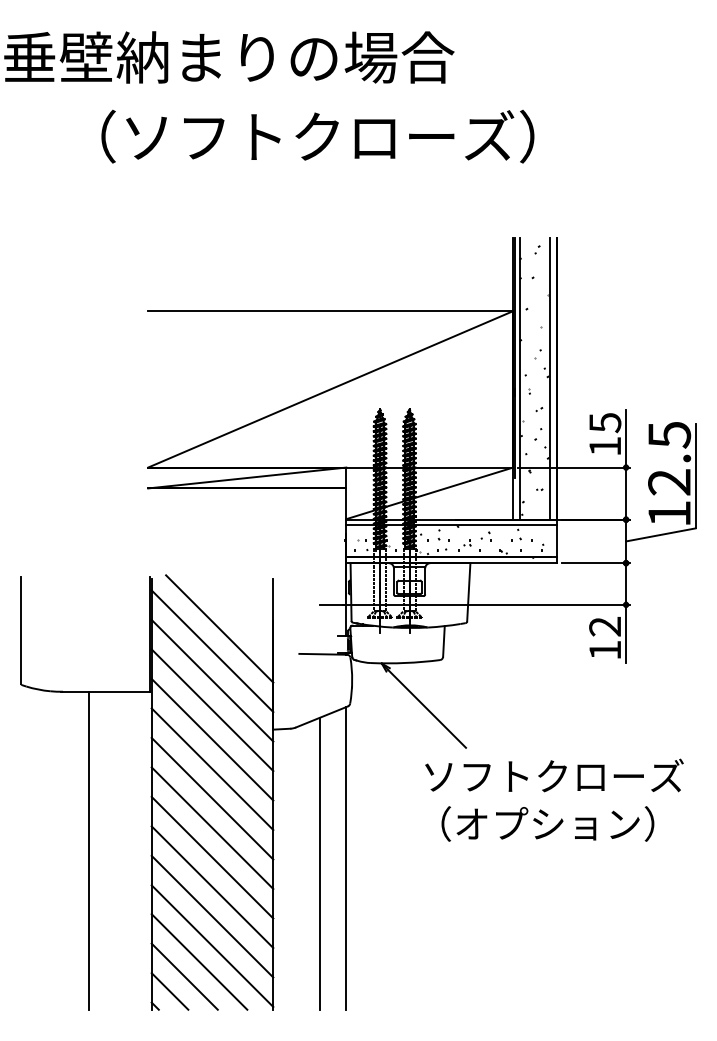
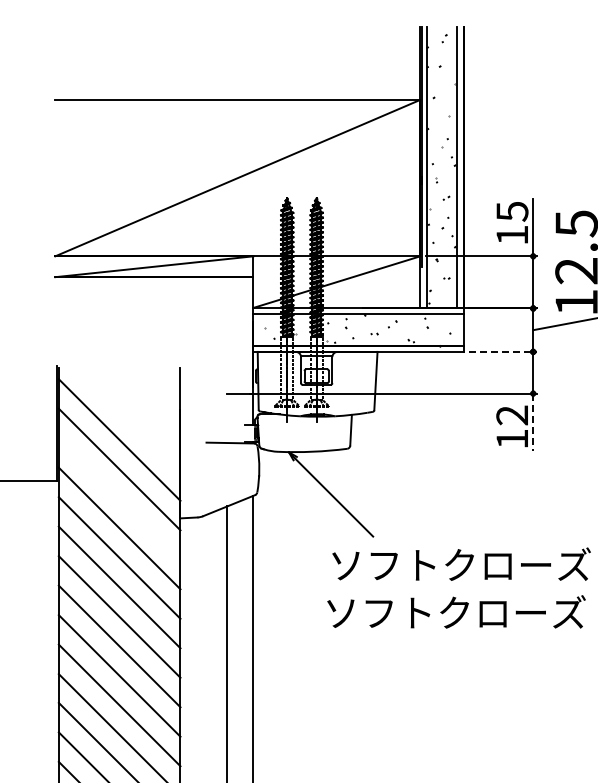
line: (595, 563) -> (502, 352), solid -> dashed
line: (219, 628) -> (126, 417), removed
line: (626, 633) -> (533, 422), solid -> dashed
line: (212, 710) -> (119, 499), removed
text: (549, 823) -> (456, 612), （オプション） -> ソフトクローズ

